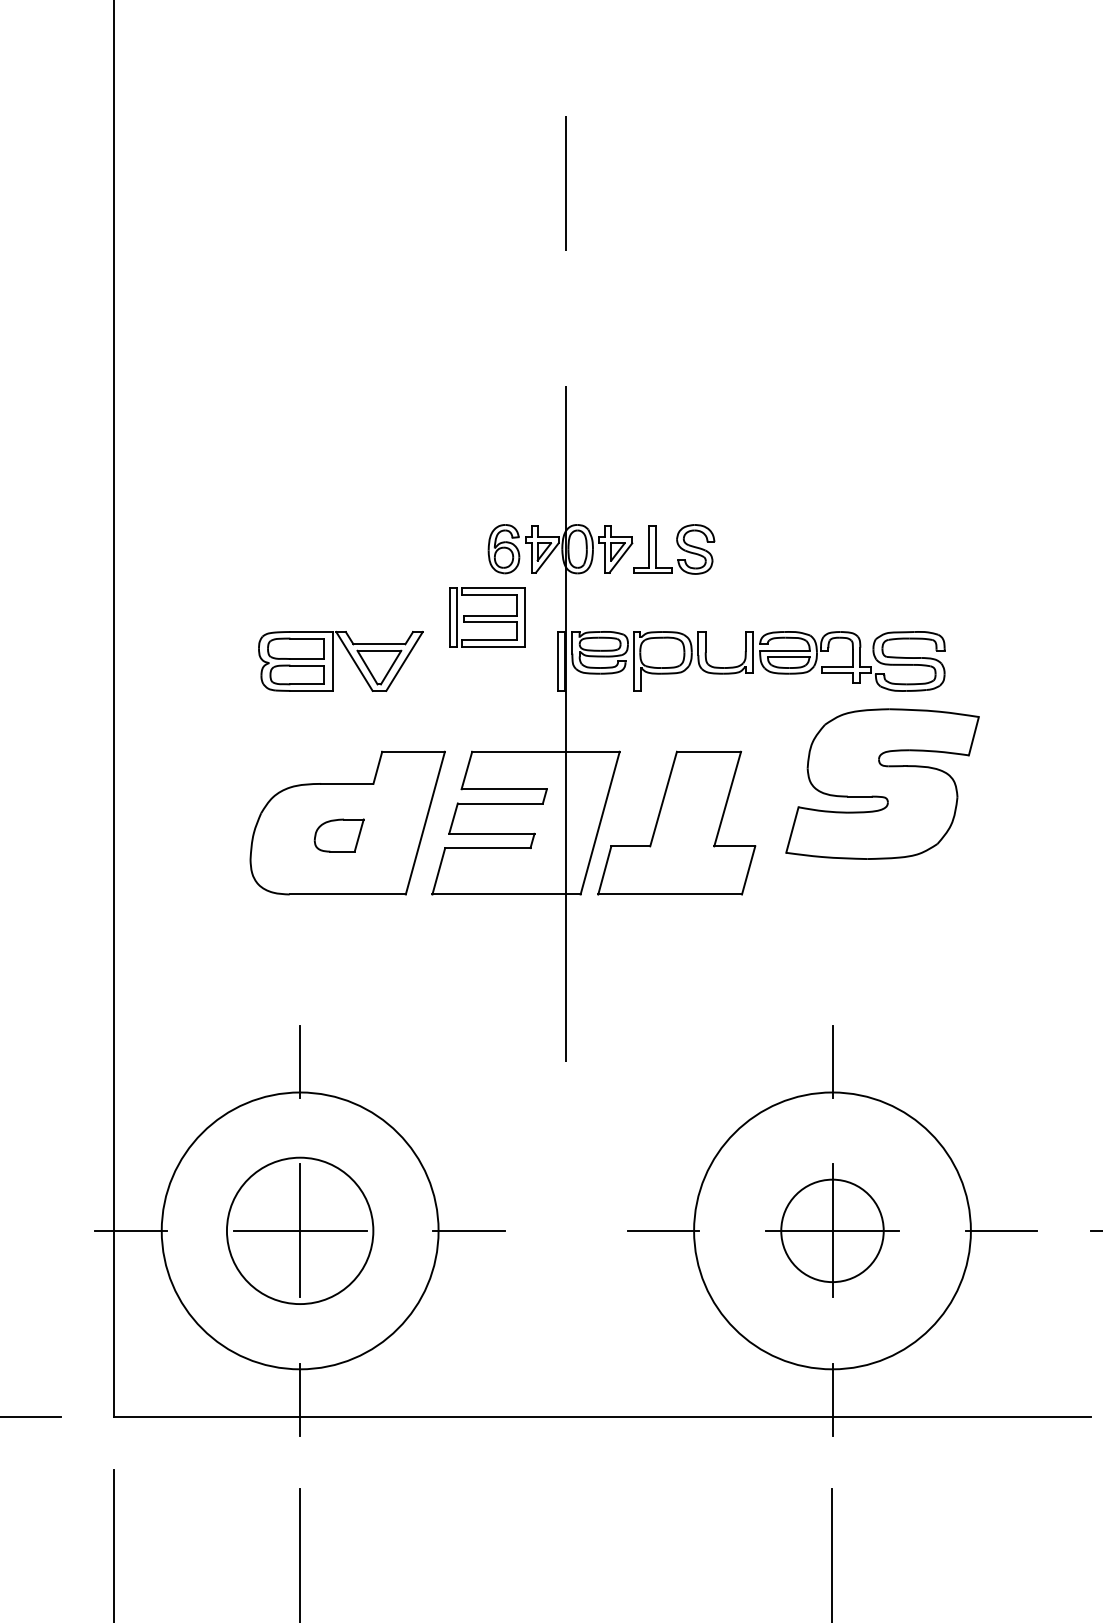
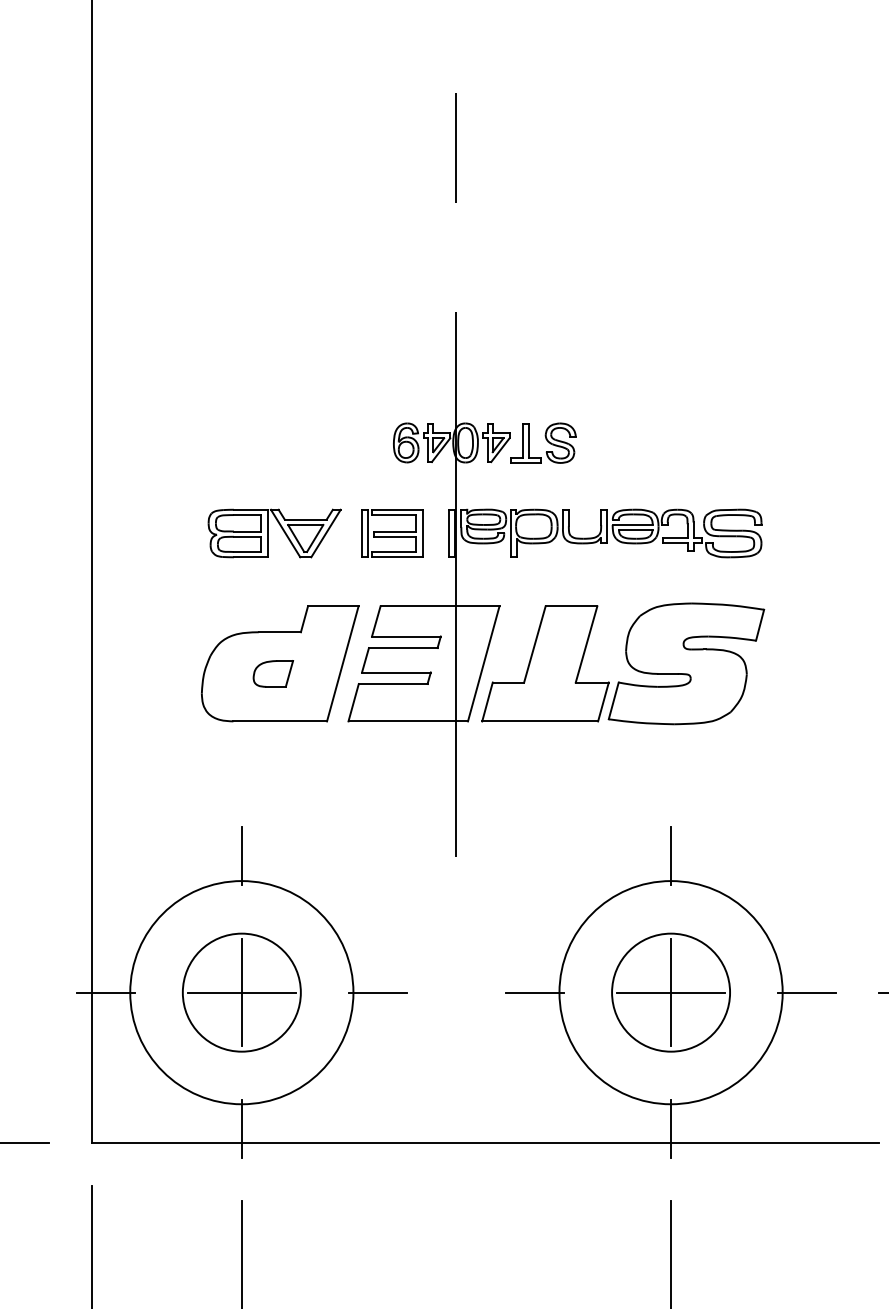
part: (487, 617) -> (392, 533), moved
part: (882, 783) -> (686, 663), moved
circle: (832, 1230) -> (671, 992), size x1.43

